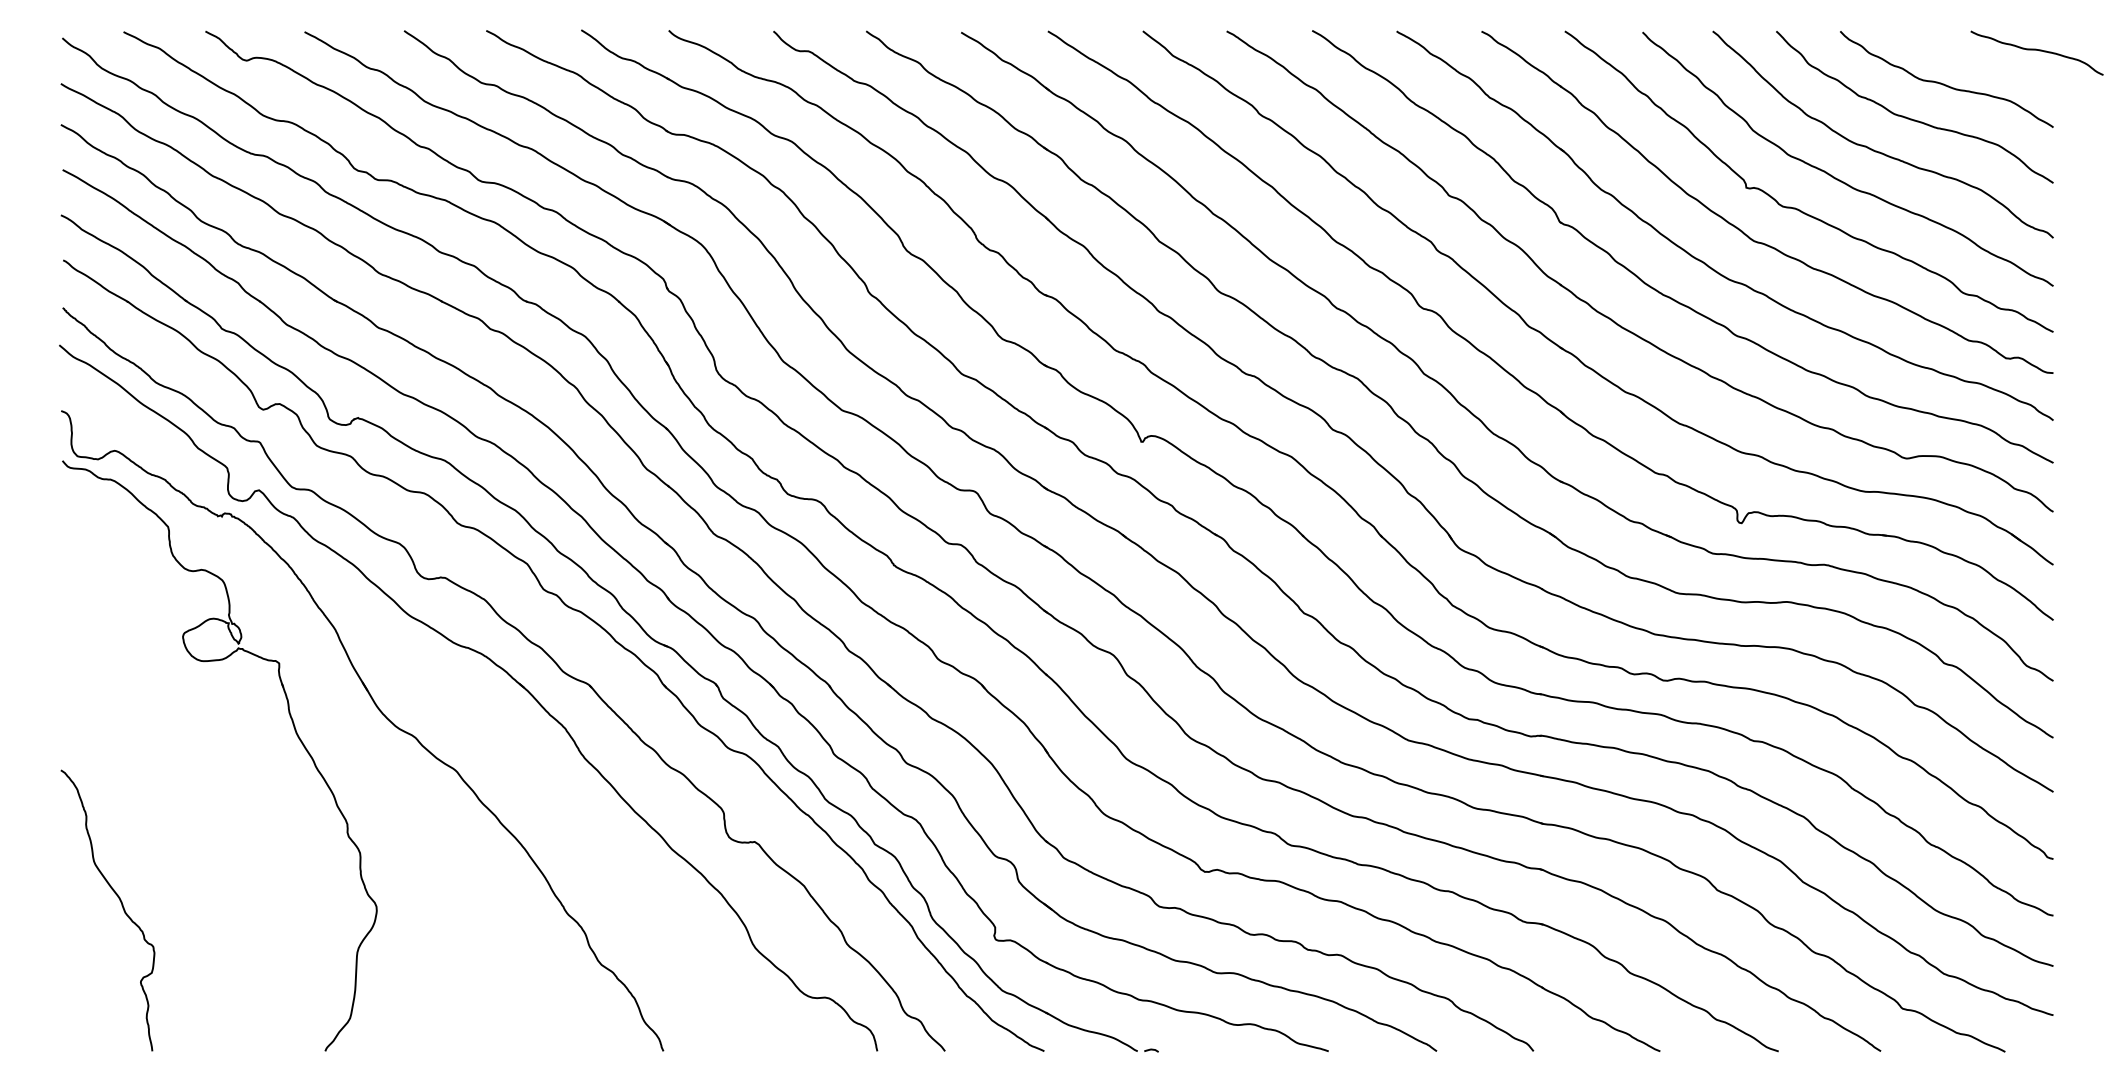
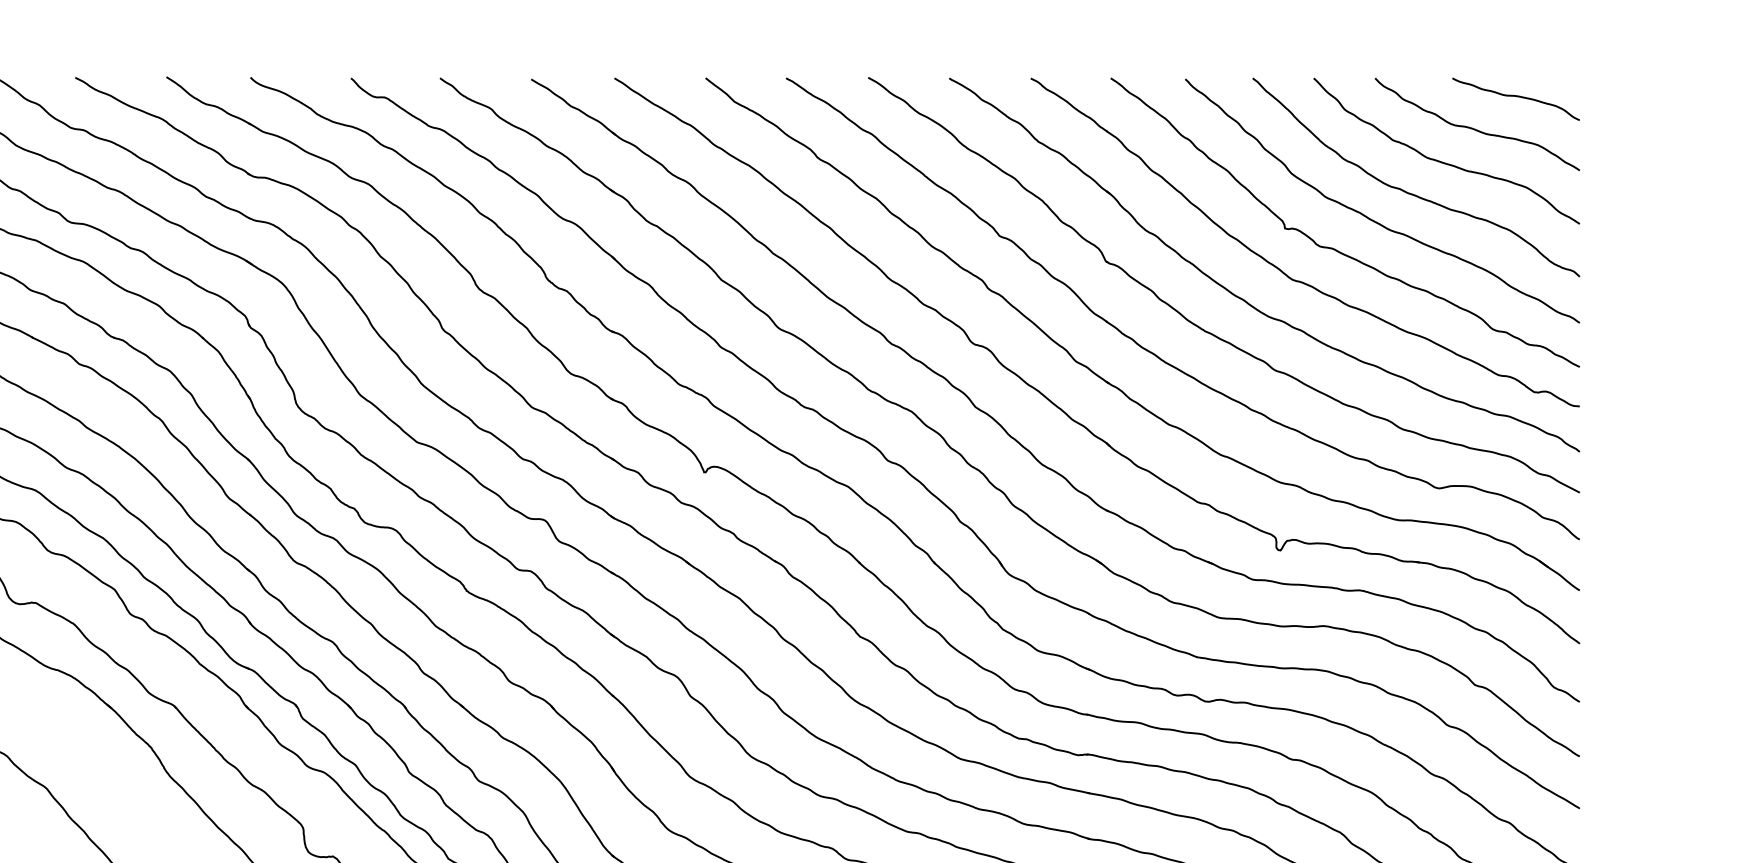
curve: (2036, 50) -> (1515, 96), moved

